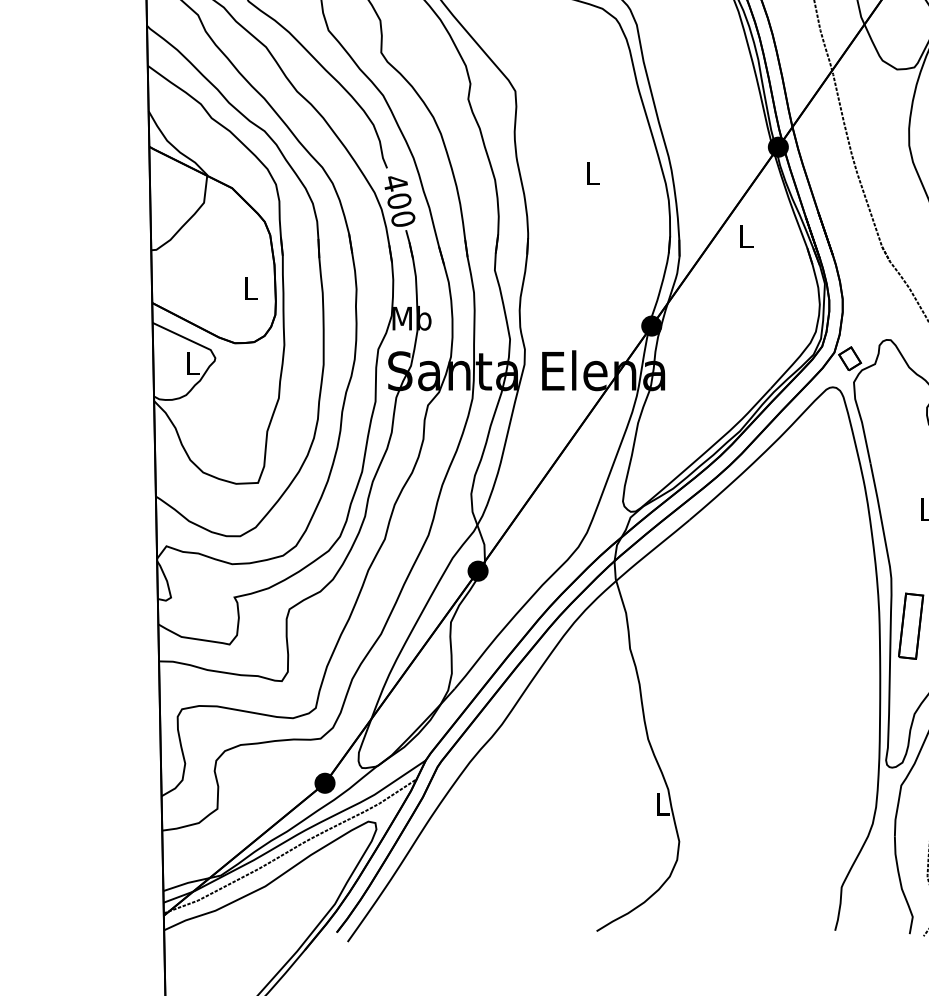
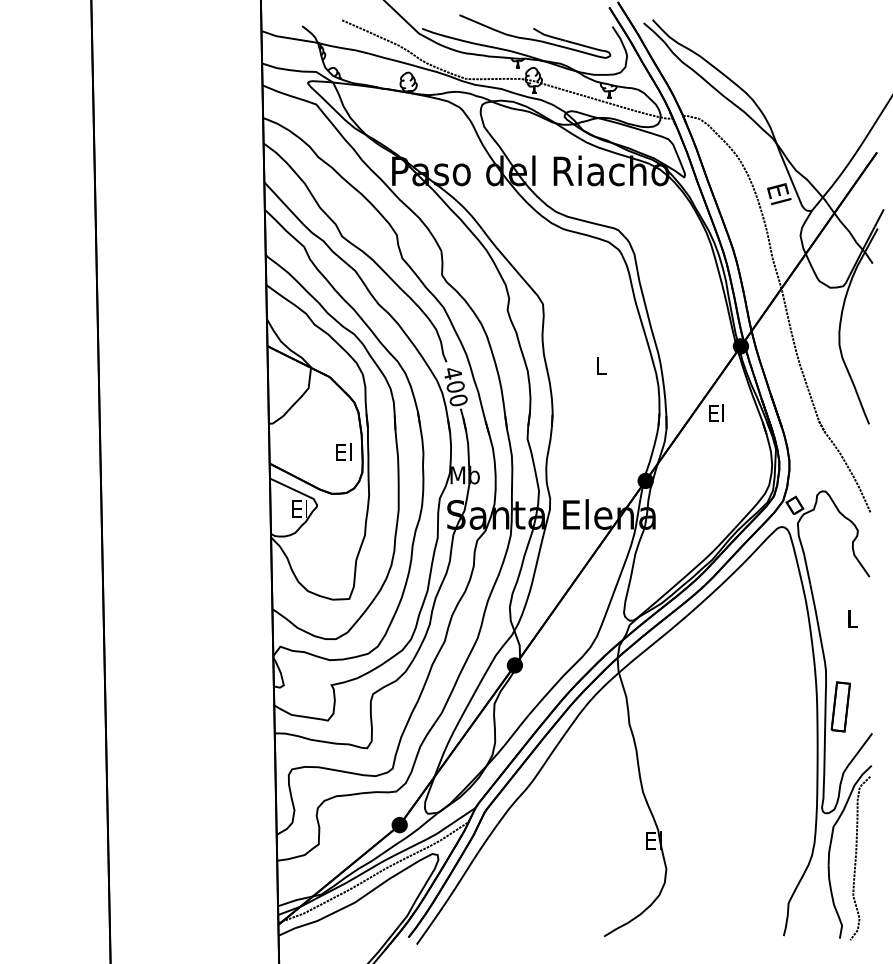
text: (745, 235) -> (716, 412), L -> El
text: (250, 286) -> (343, 451), L -> El
text: (191, 362) -> (299, 508), L -> El
text: (662, 803) -> (653, 840), L -> El

